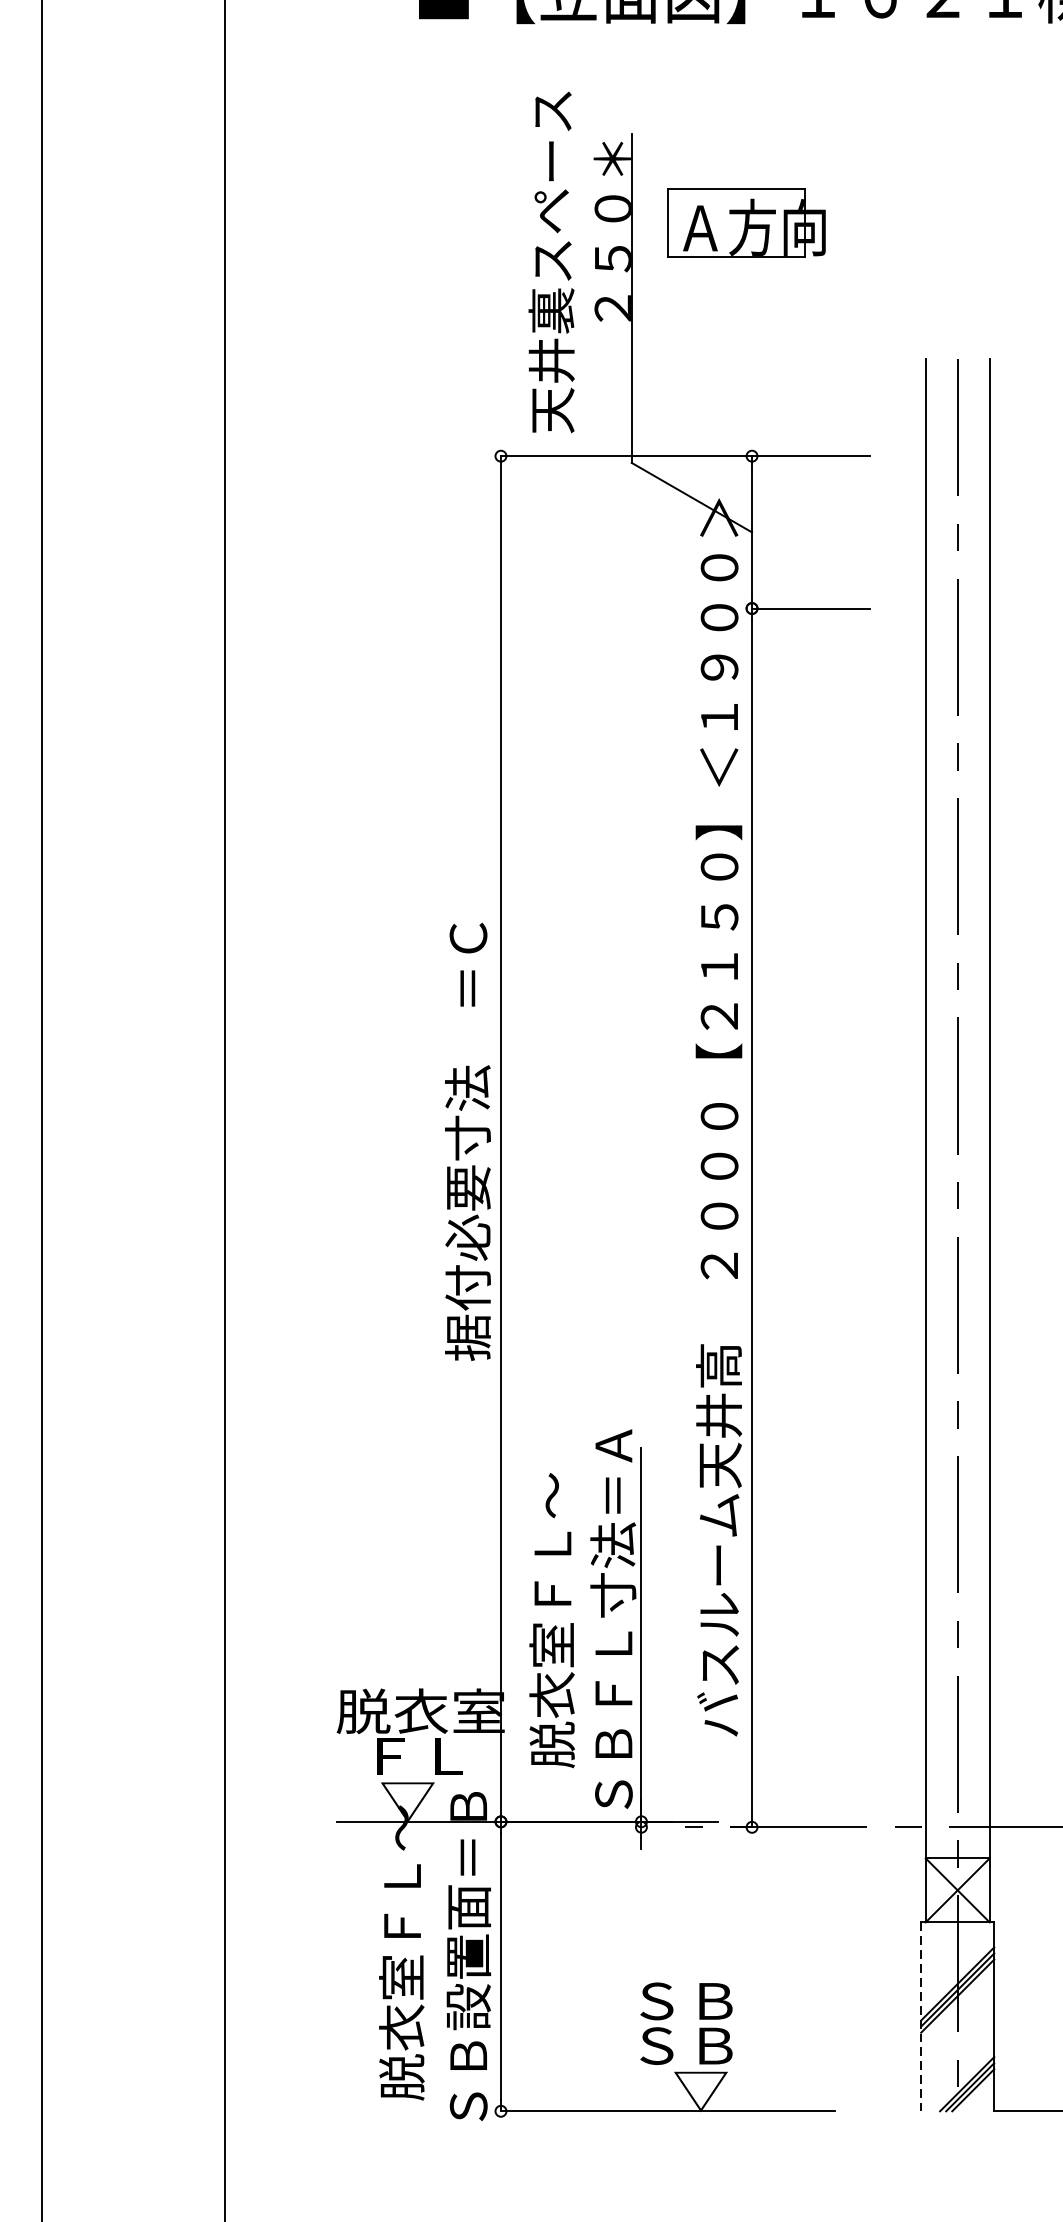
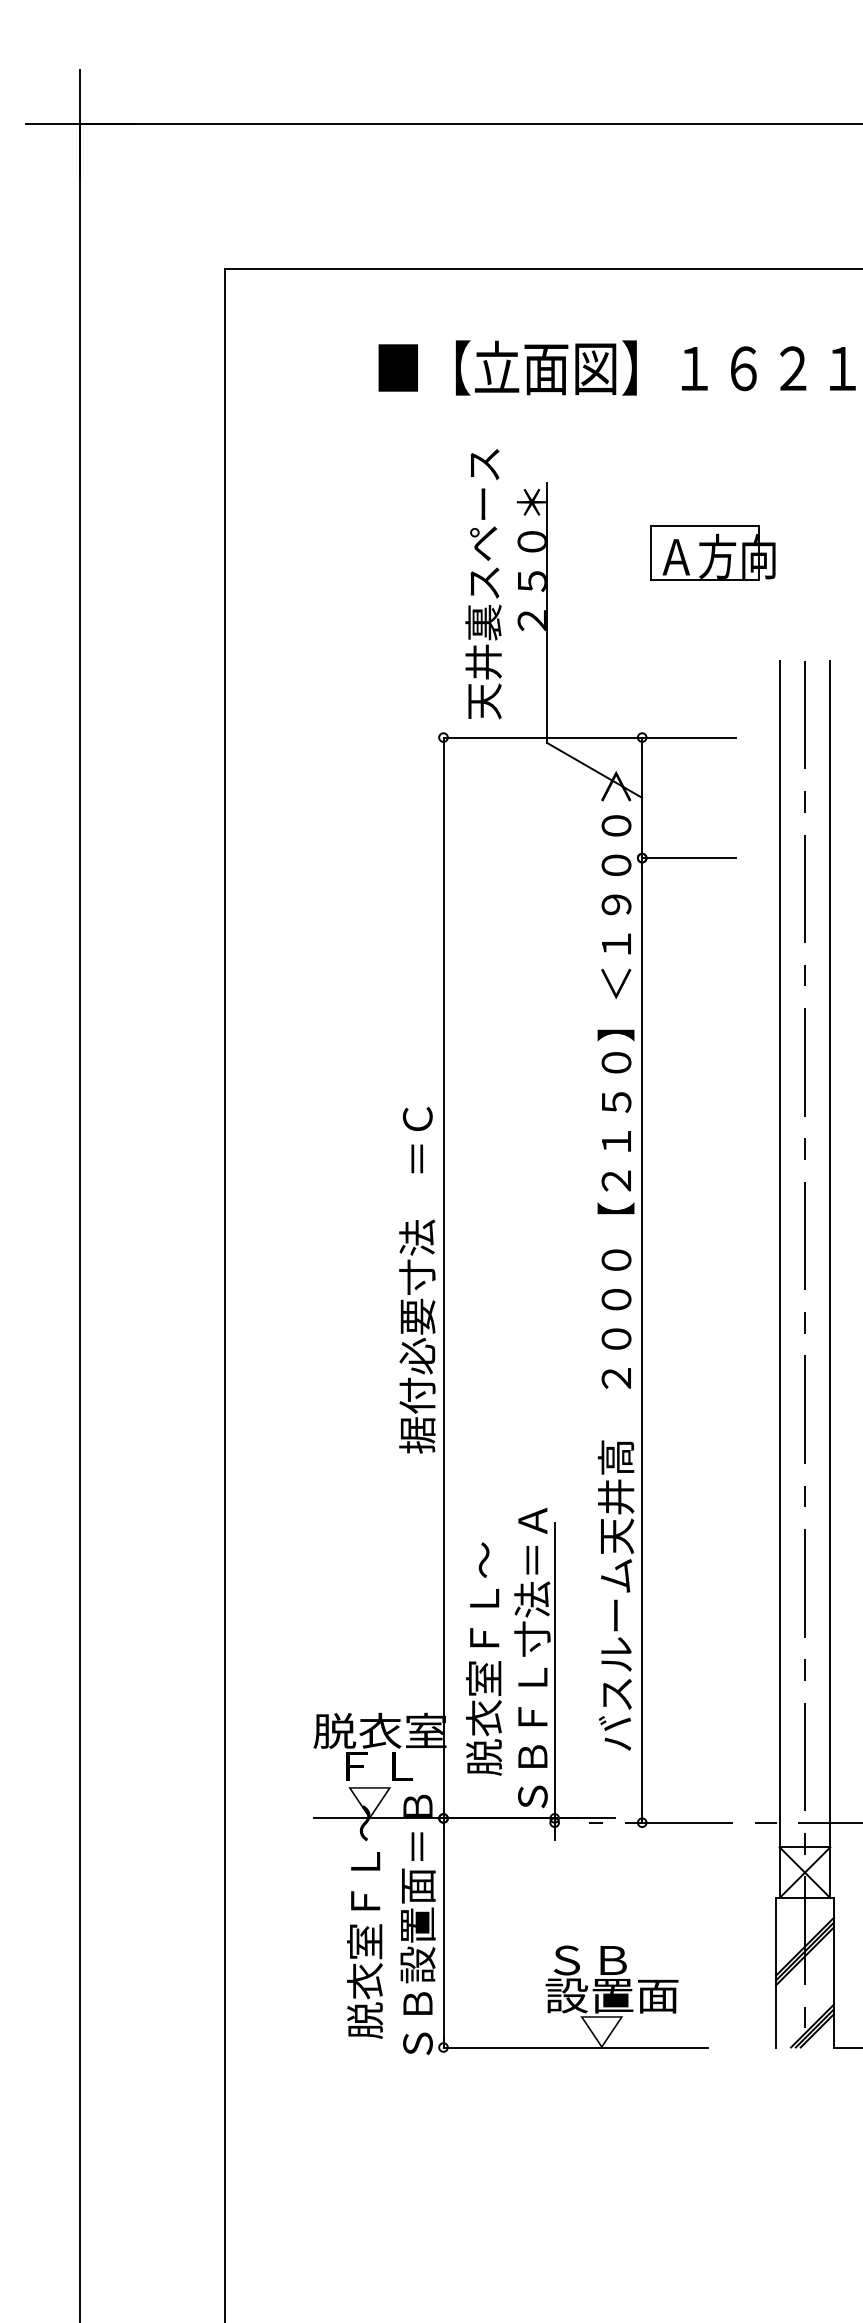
part: (746, 222) -> (712, 552), moved
line: (921, 2016) -> (776, 1972), dashed -> solid
text: (713, 2045) -> (611, 1995), ＳＢ -> 設置面

